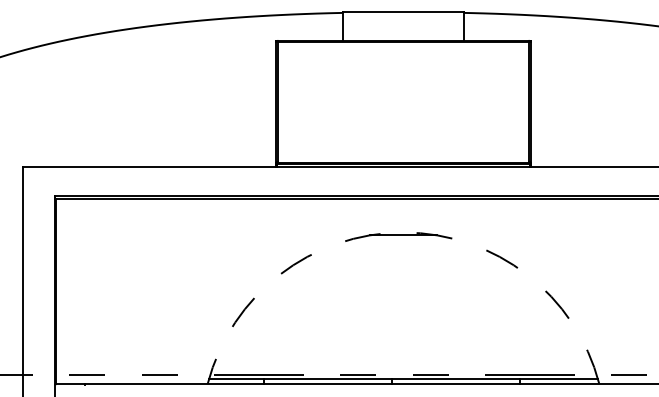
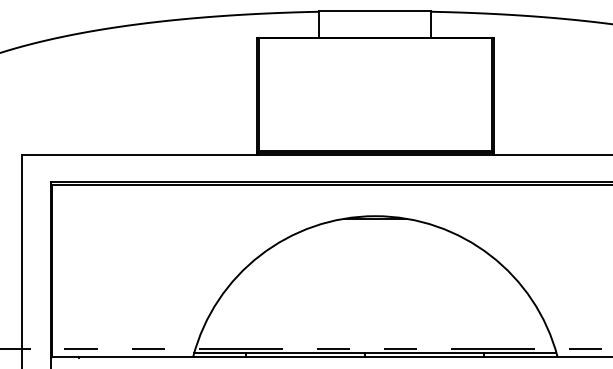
arc: (403, 232) -> (375, 216), dashed -> solid

